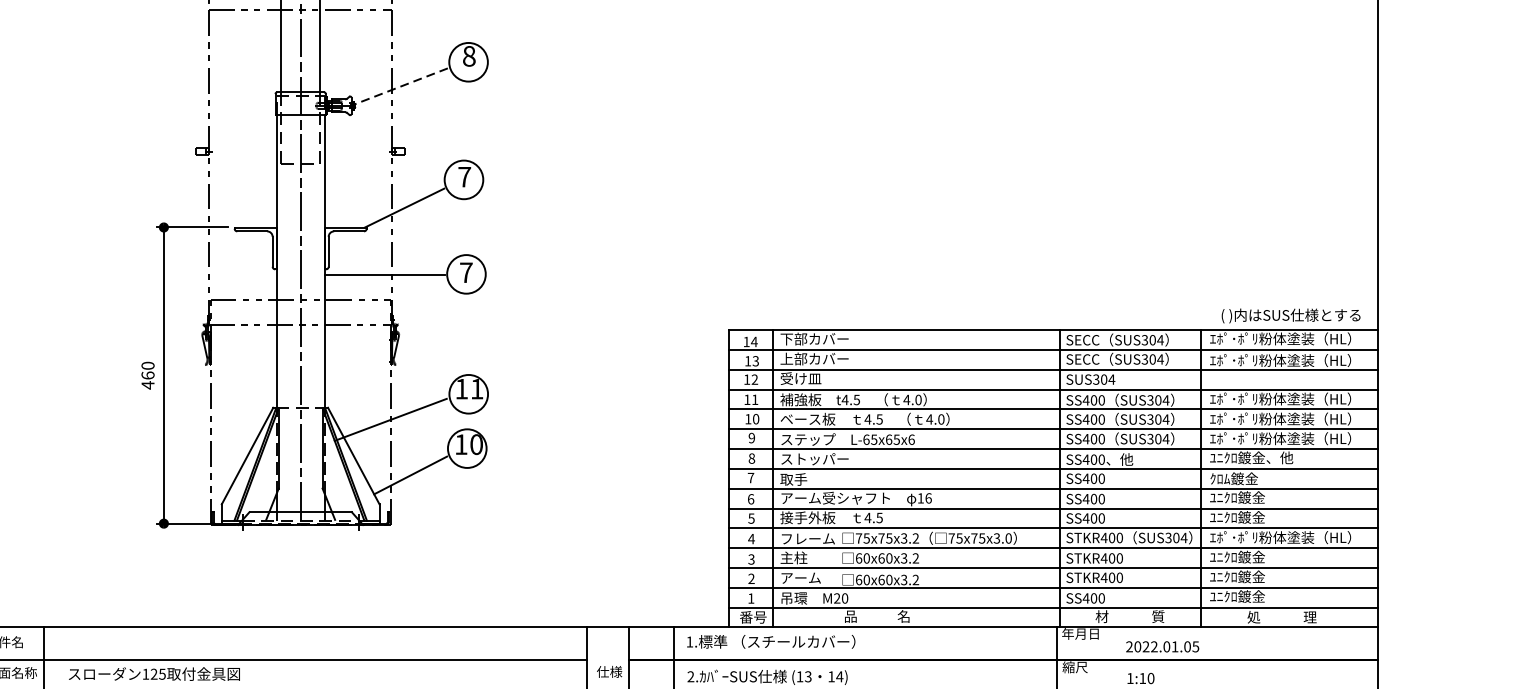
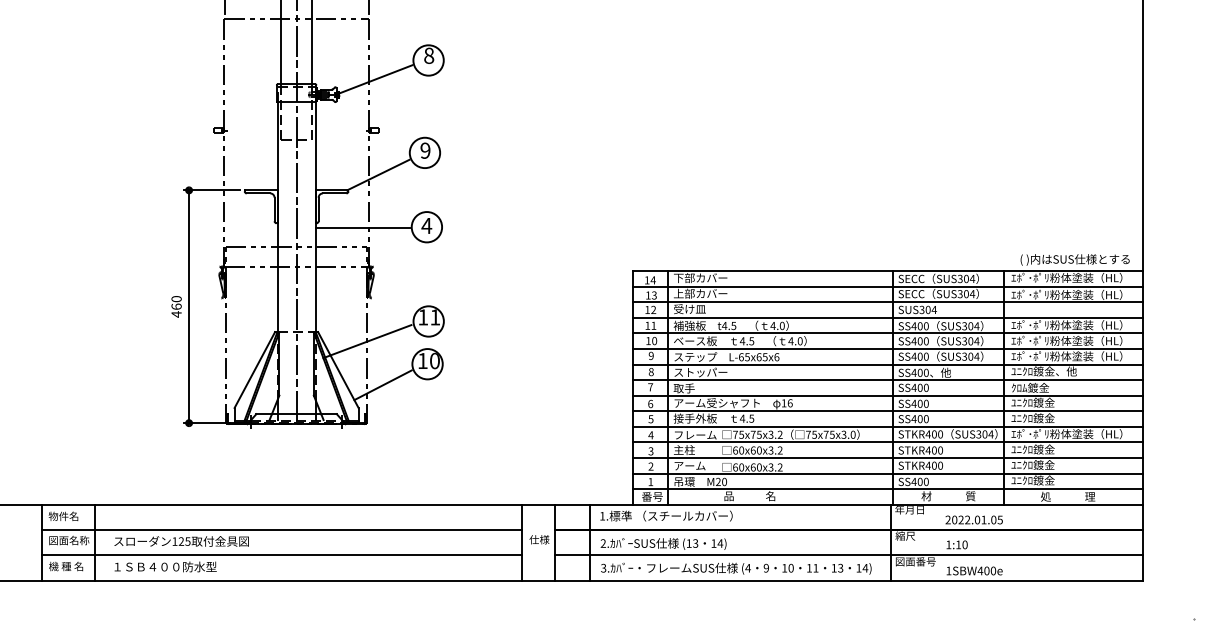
line: (401, 86) -> (375, 79), dashed -> solid
text: (464, 176) -> (425, 150), 7 -> 9
text: (465, 272) -> (426, 225), 7 -> 4

